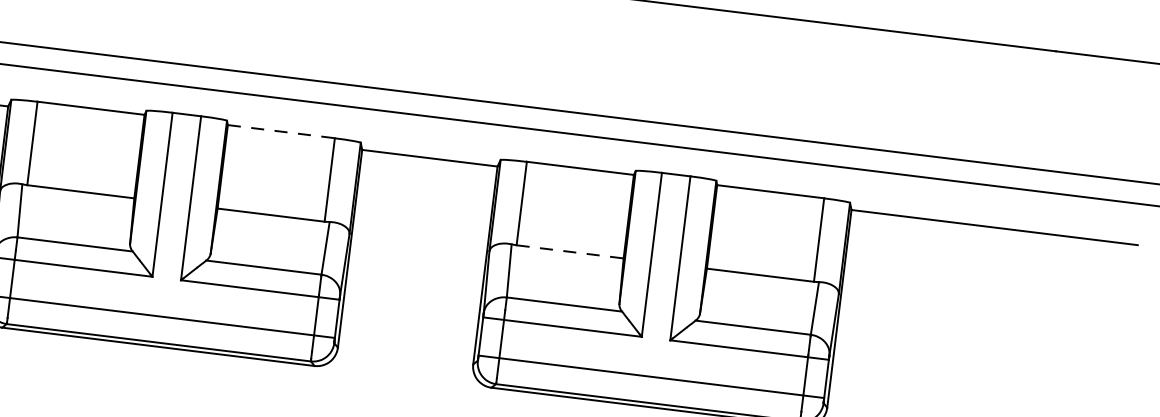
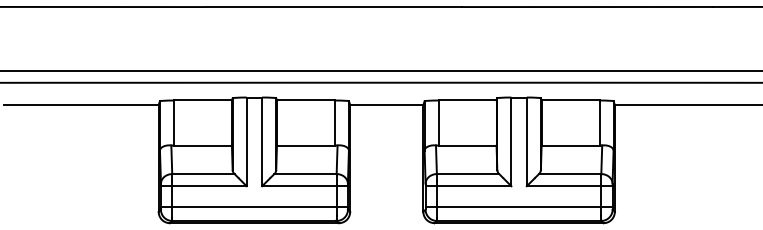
line: (280, 131) -> (305, 100), dashed -> solid
line: (569, 251) -> (467, 145), dashed -> solid

